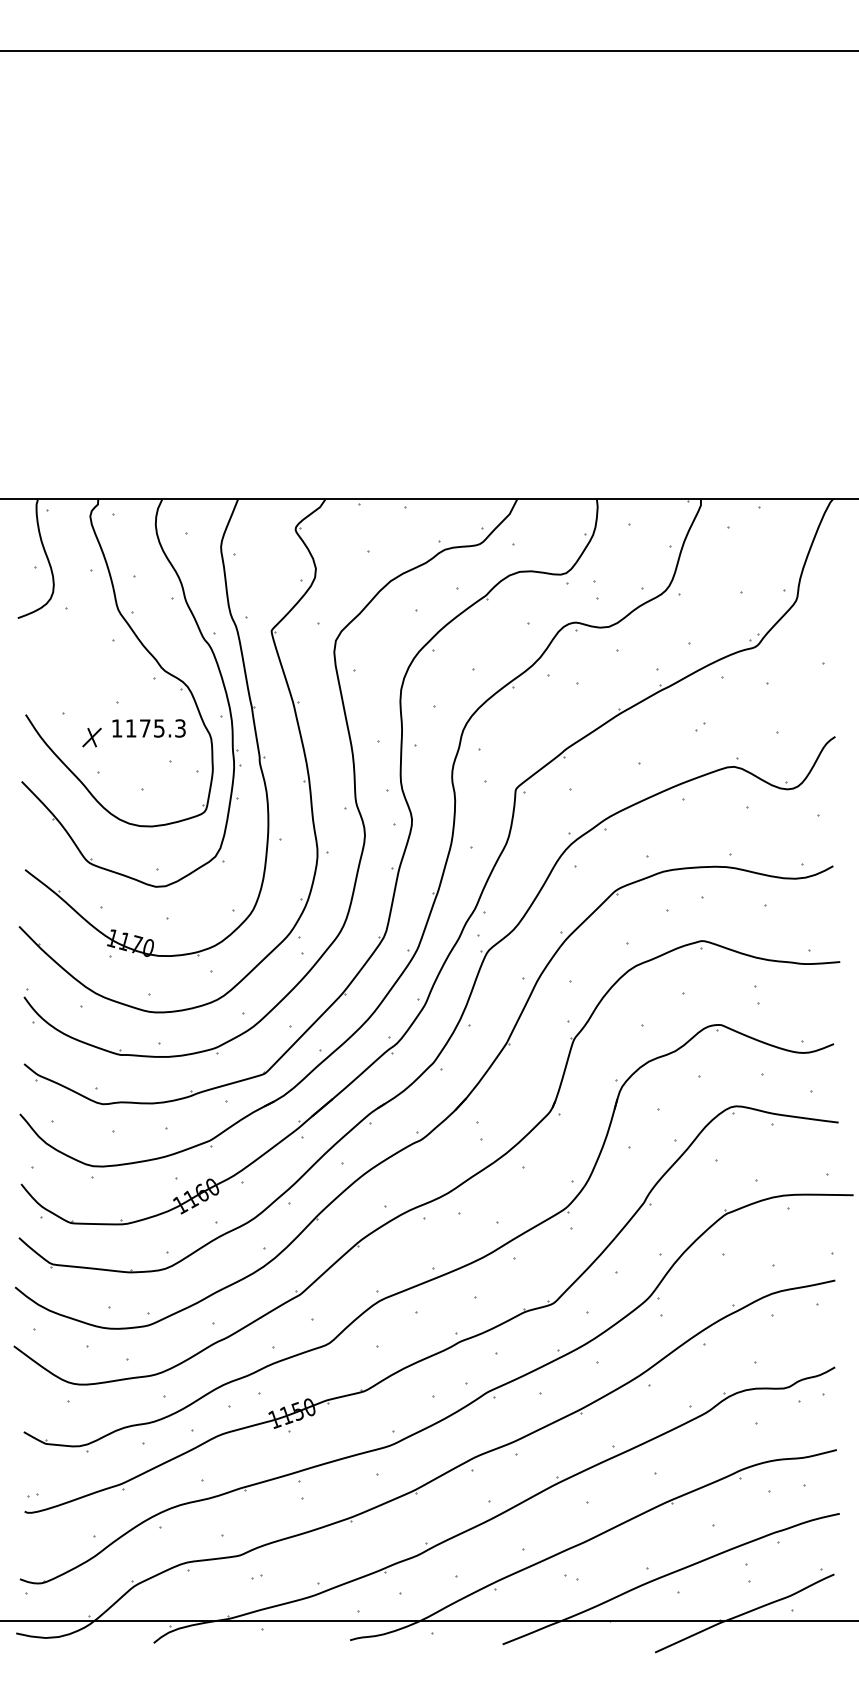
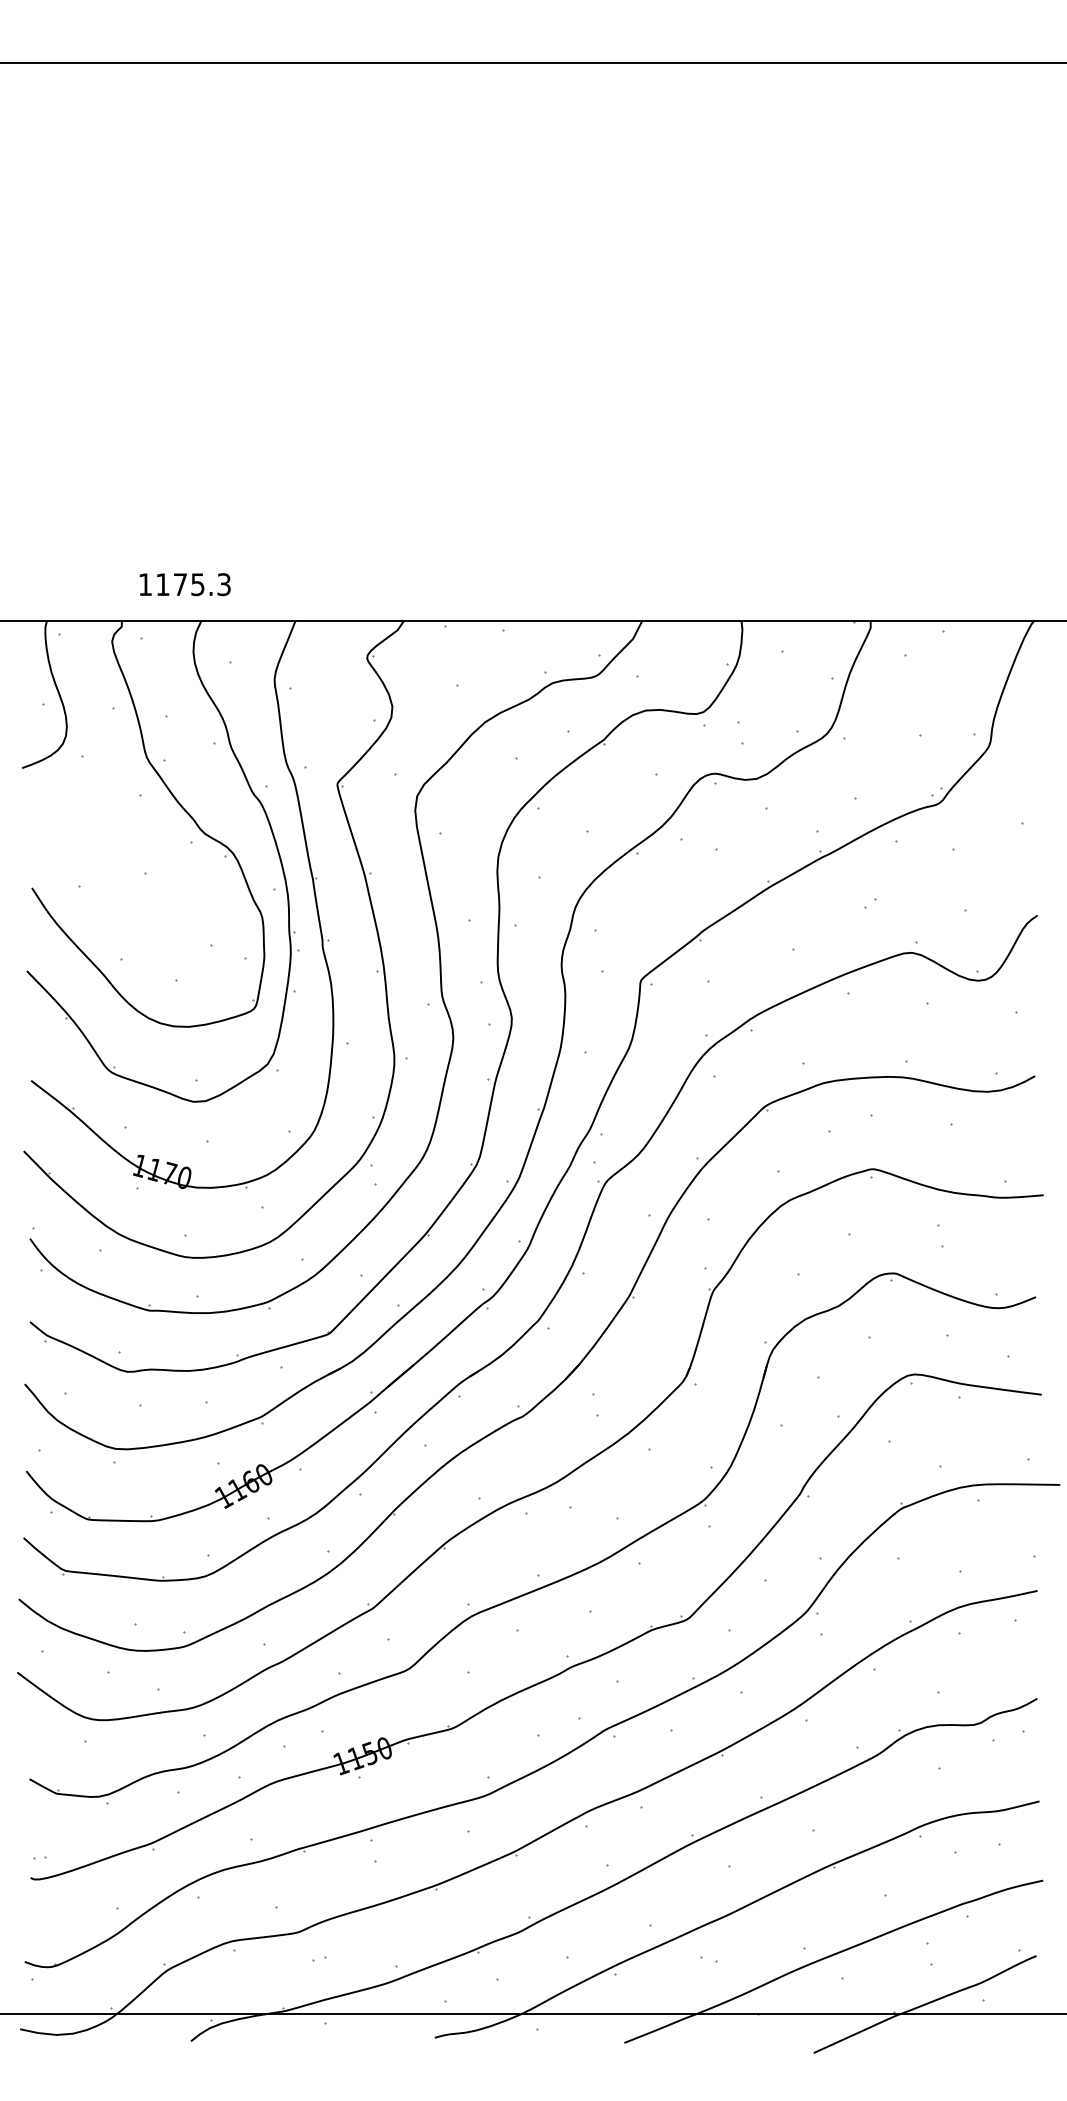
text: (148, 728) -> (184, 584), moved
part: (91, 737) -> (113, 916), removed

